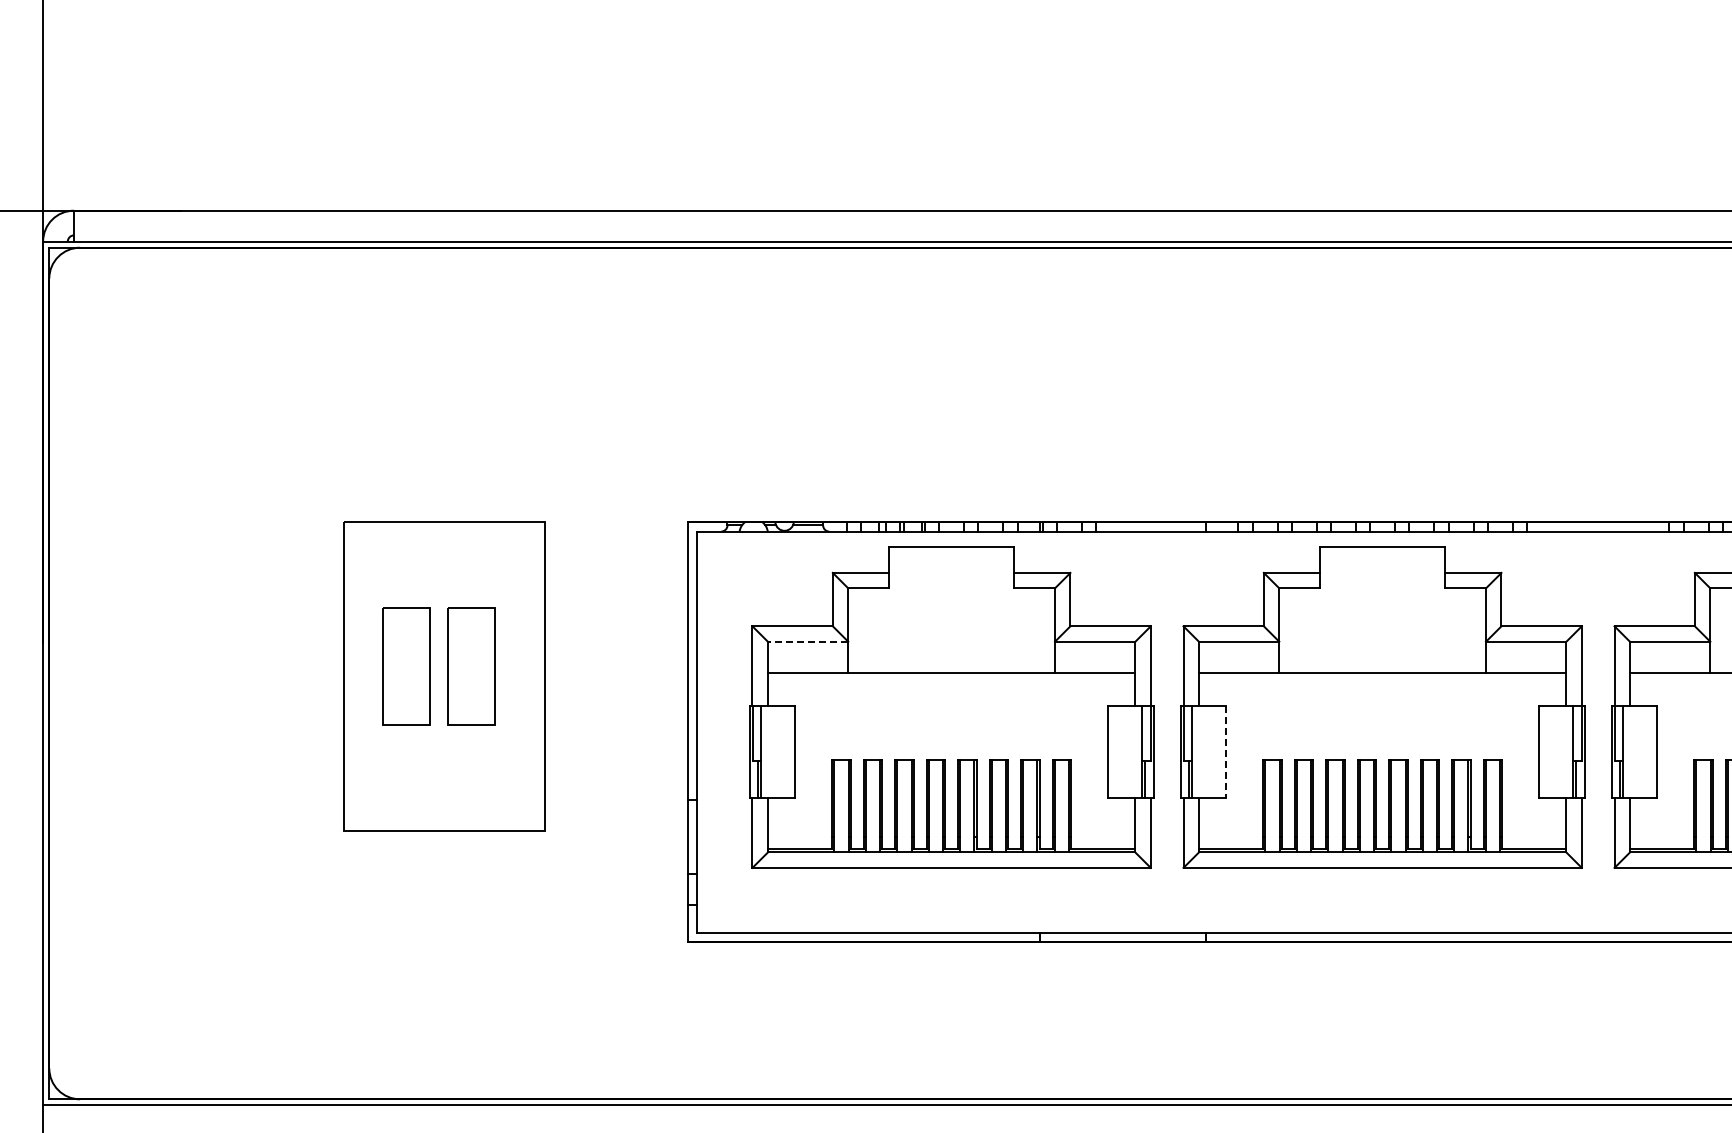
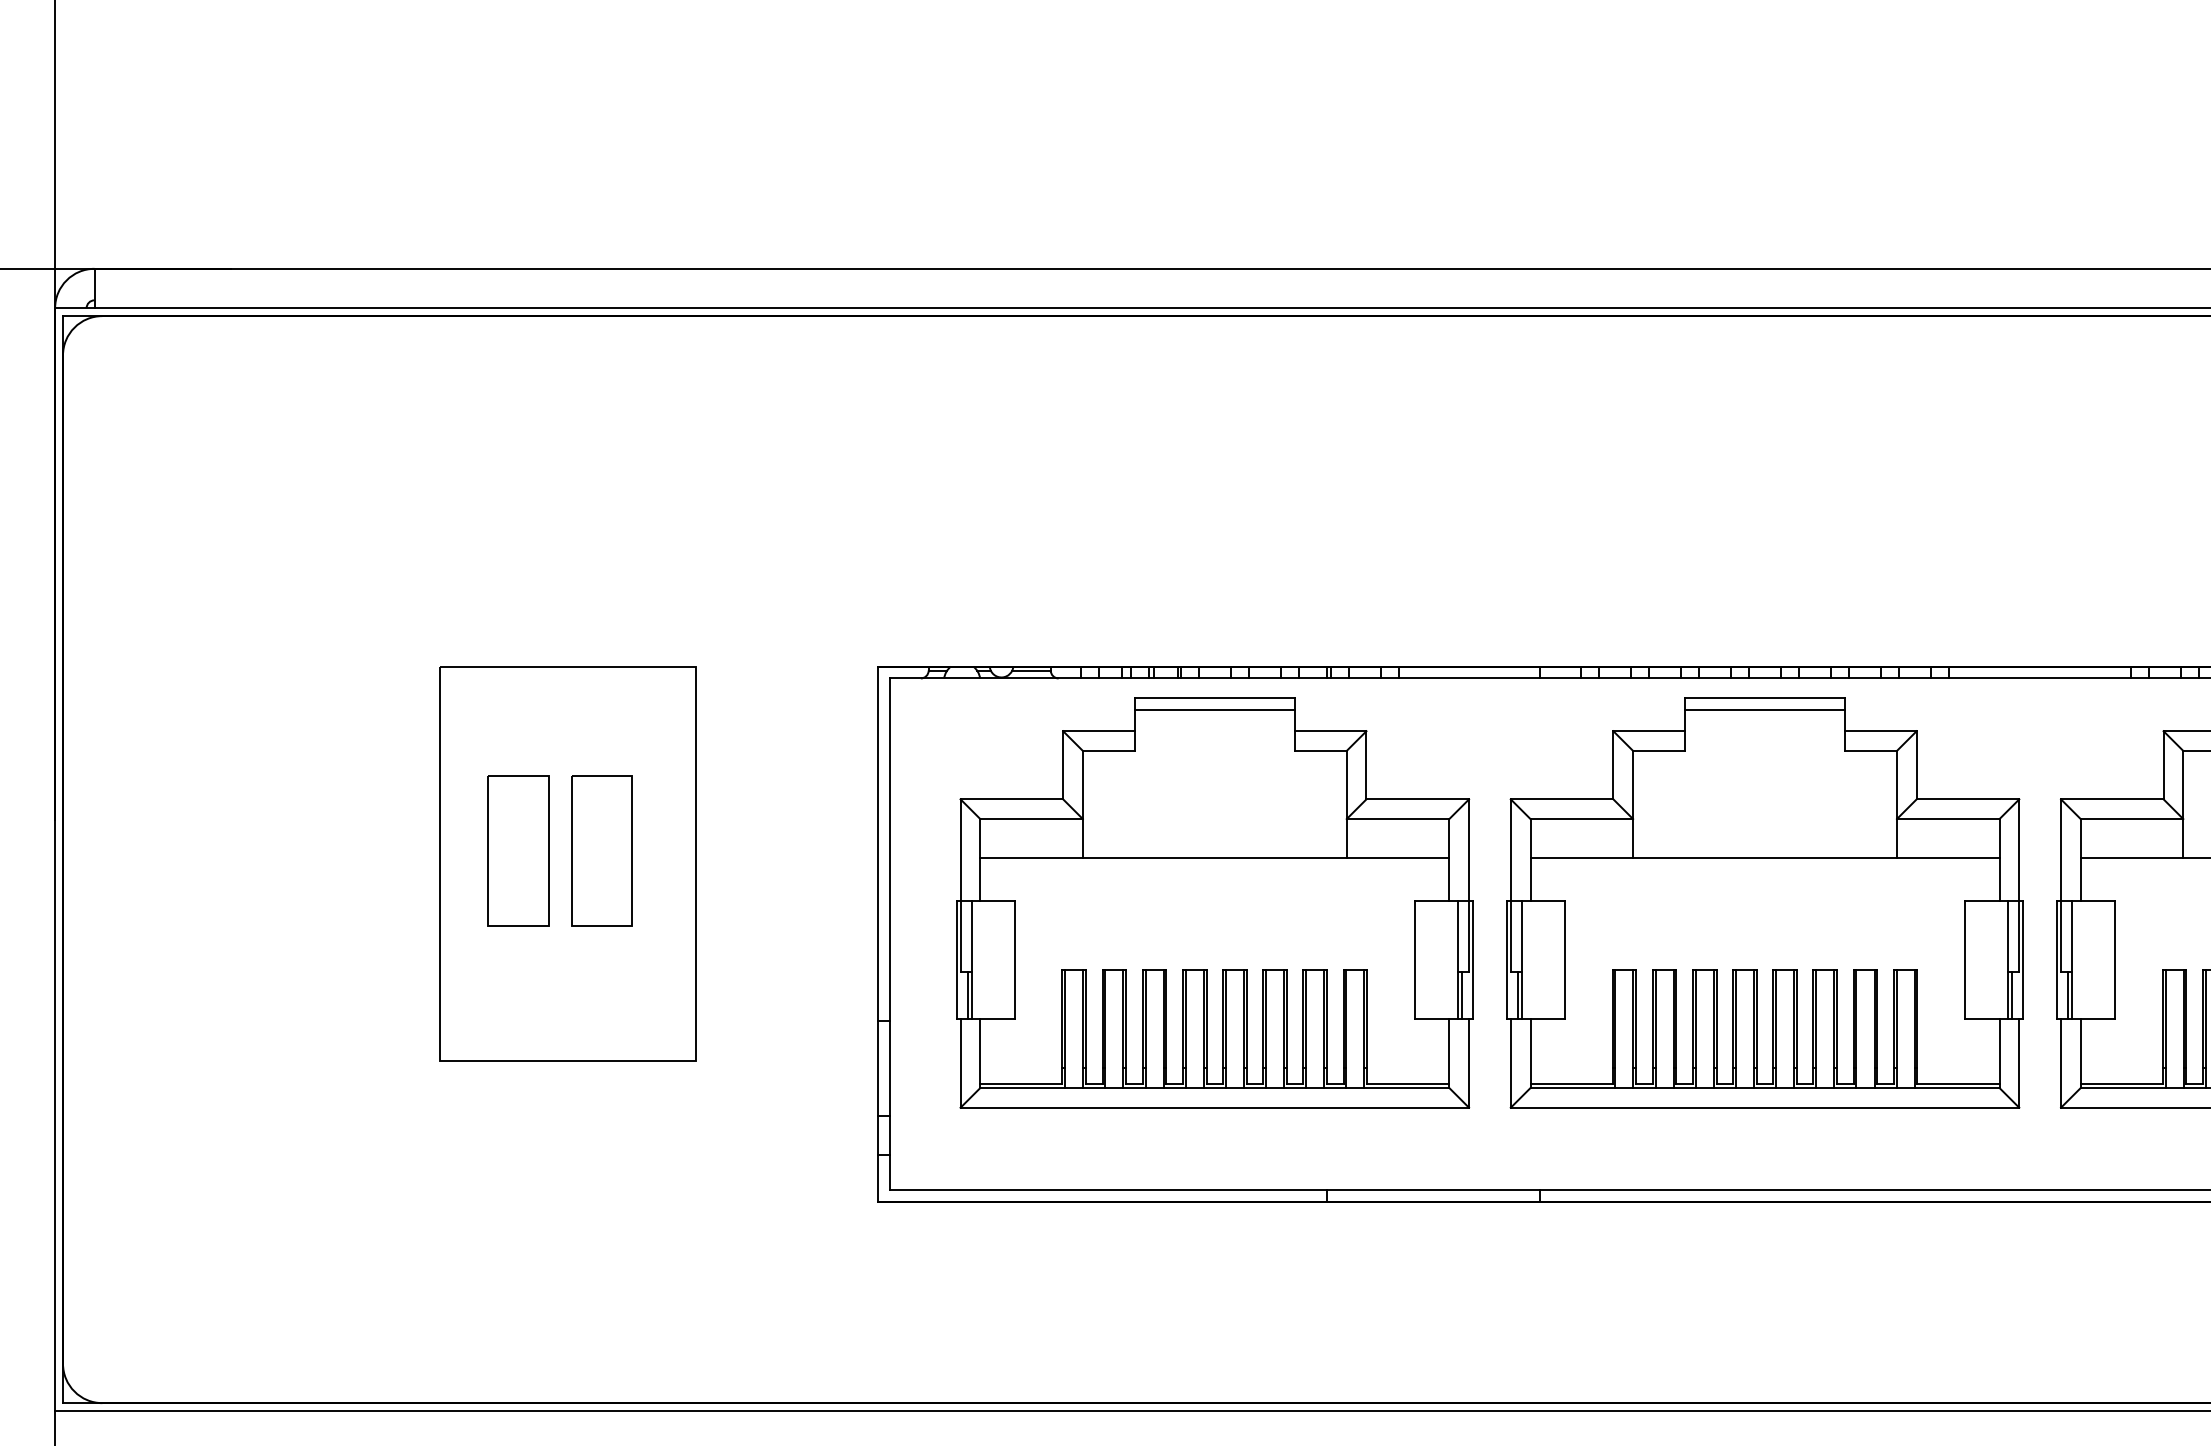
line: (951, 556) -> (1214, 710), added
line: (1382, 556) -> (1764, 710), added
line: (807, 641) -> (1030, 818), dashed -> solid
line: (1226, 752) -> (1565, 960), dashed -> solid

